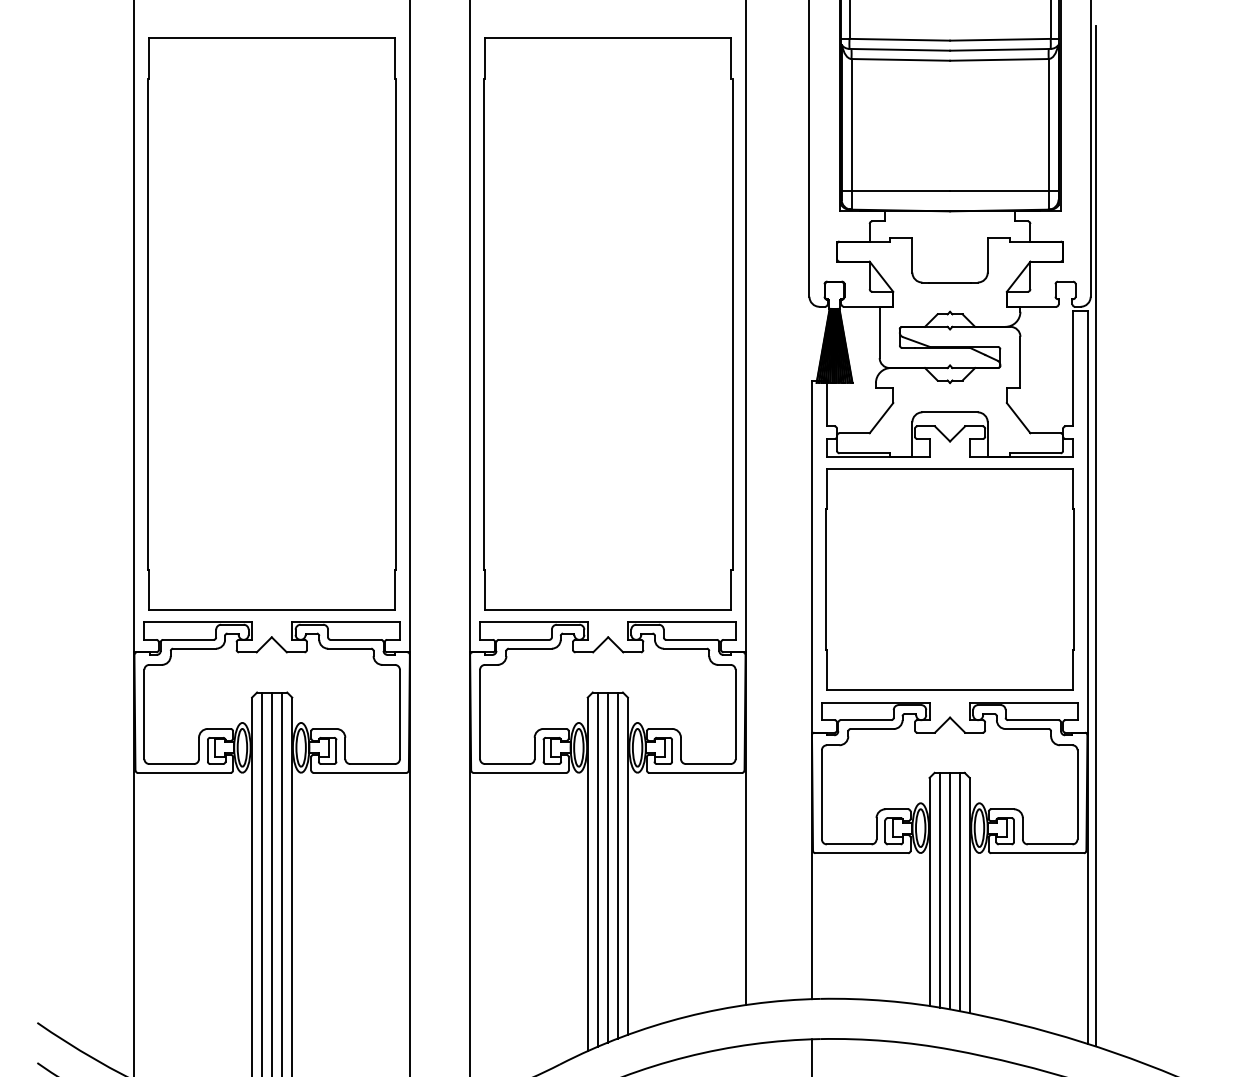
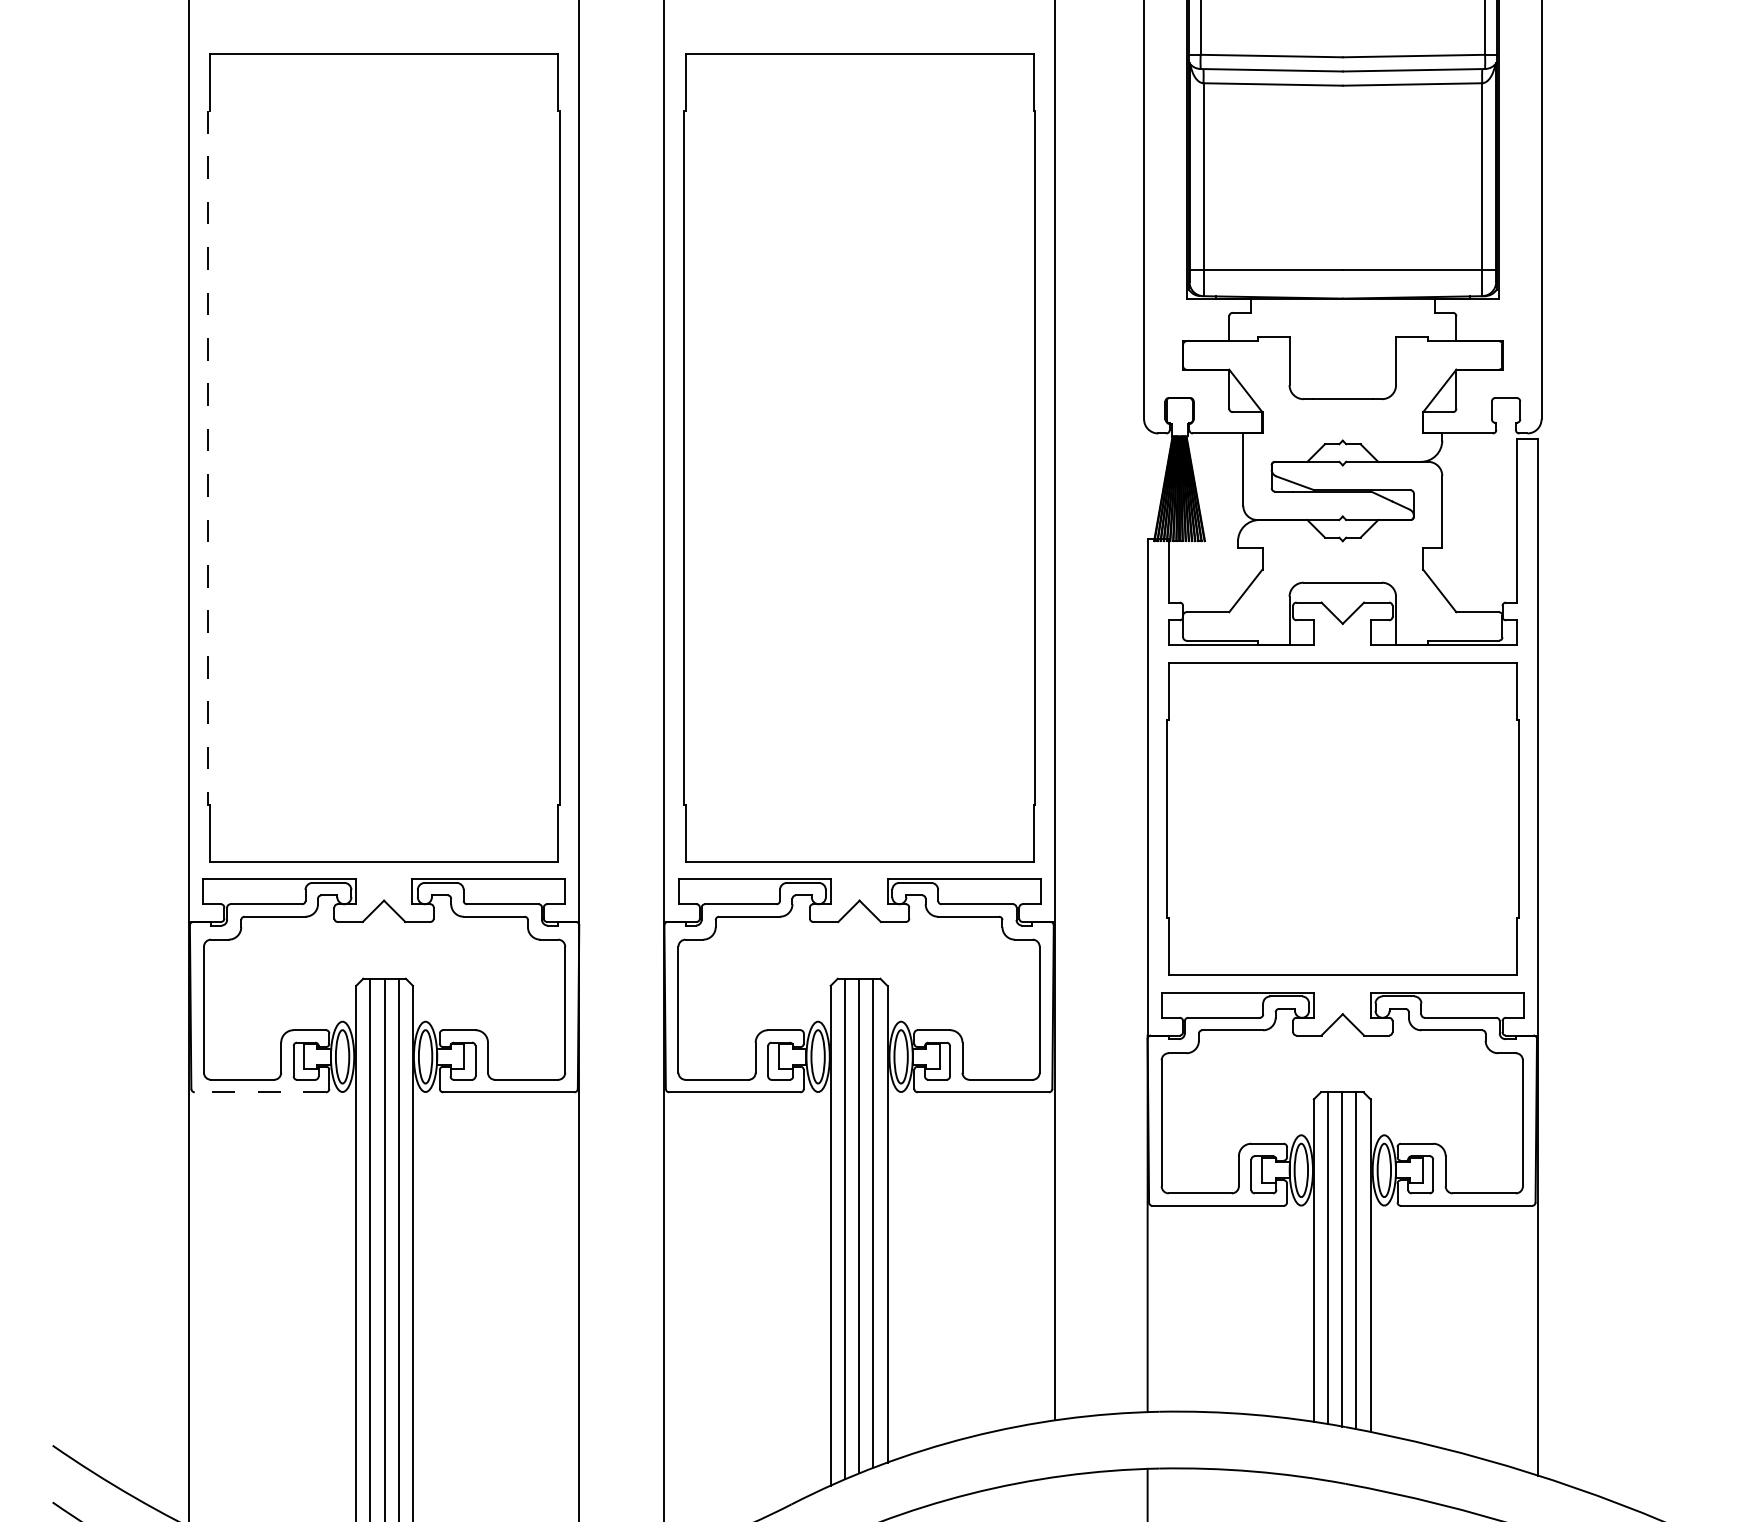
line: (147, 324) -> (208, 458), solid -> dashed
line: (1095, 536) -> (1548, 758), removed
line: (183, 772) -> (259, 1091), solid -> dashed

